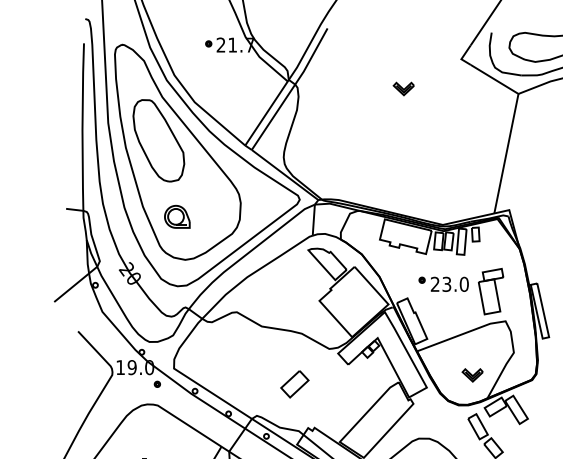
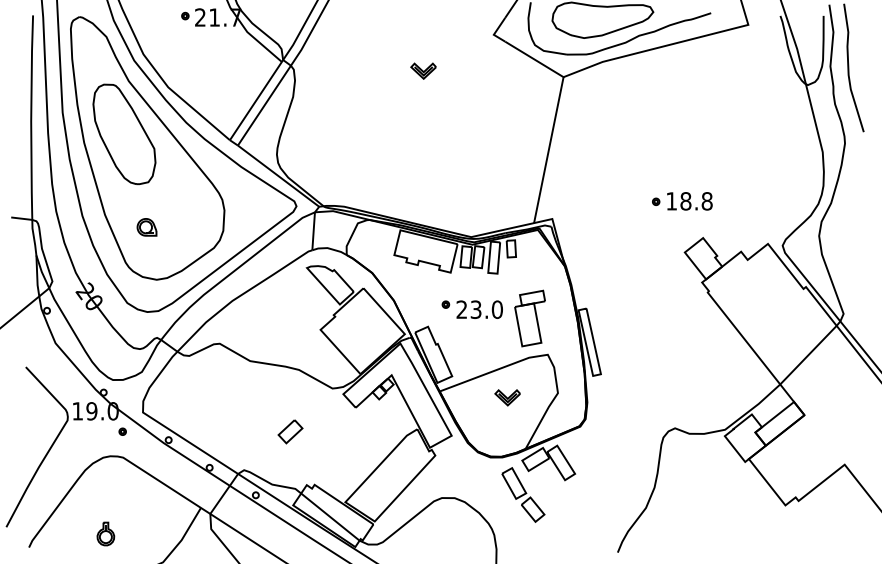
part: (176, 217) -> (146, 227), size x0.62
part: (472, 375) -> (507, 397), moved
part: (294, 384) -> (290, 431), size x0.71

